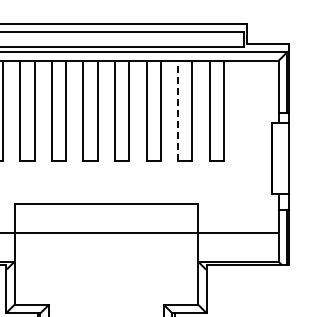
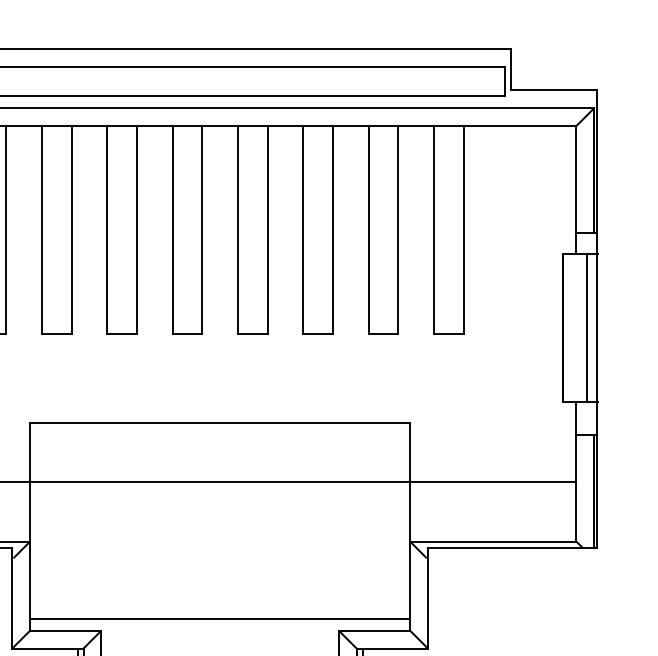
line: (178, 110) -> (369, 228), dashed -> solid
line: (283, 158) -> (586, 328), added
line: (106, 299) -> (220, 619), added

